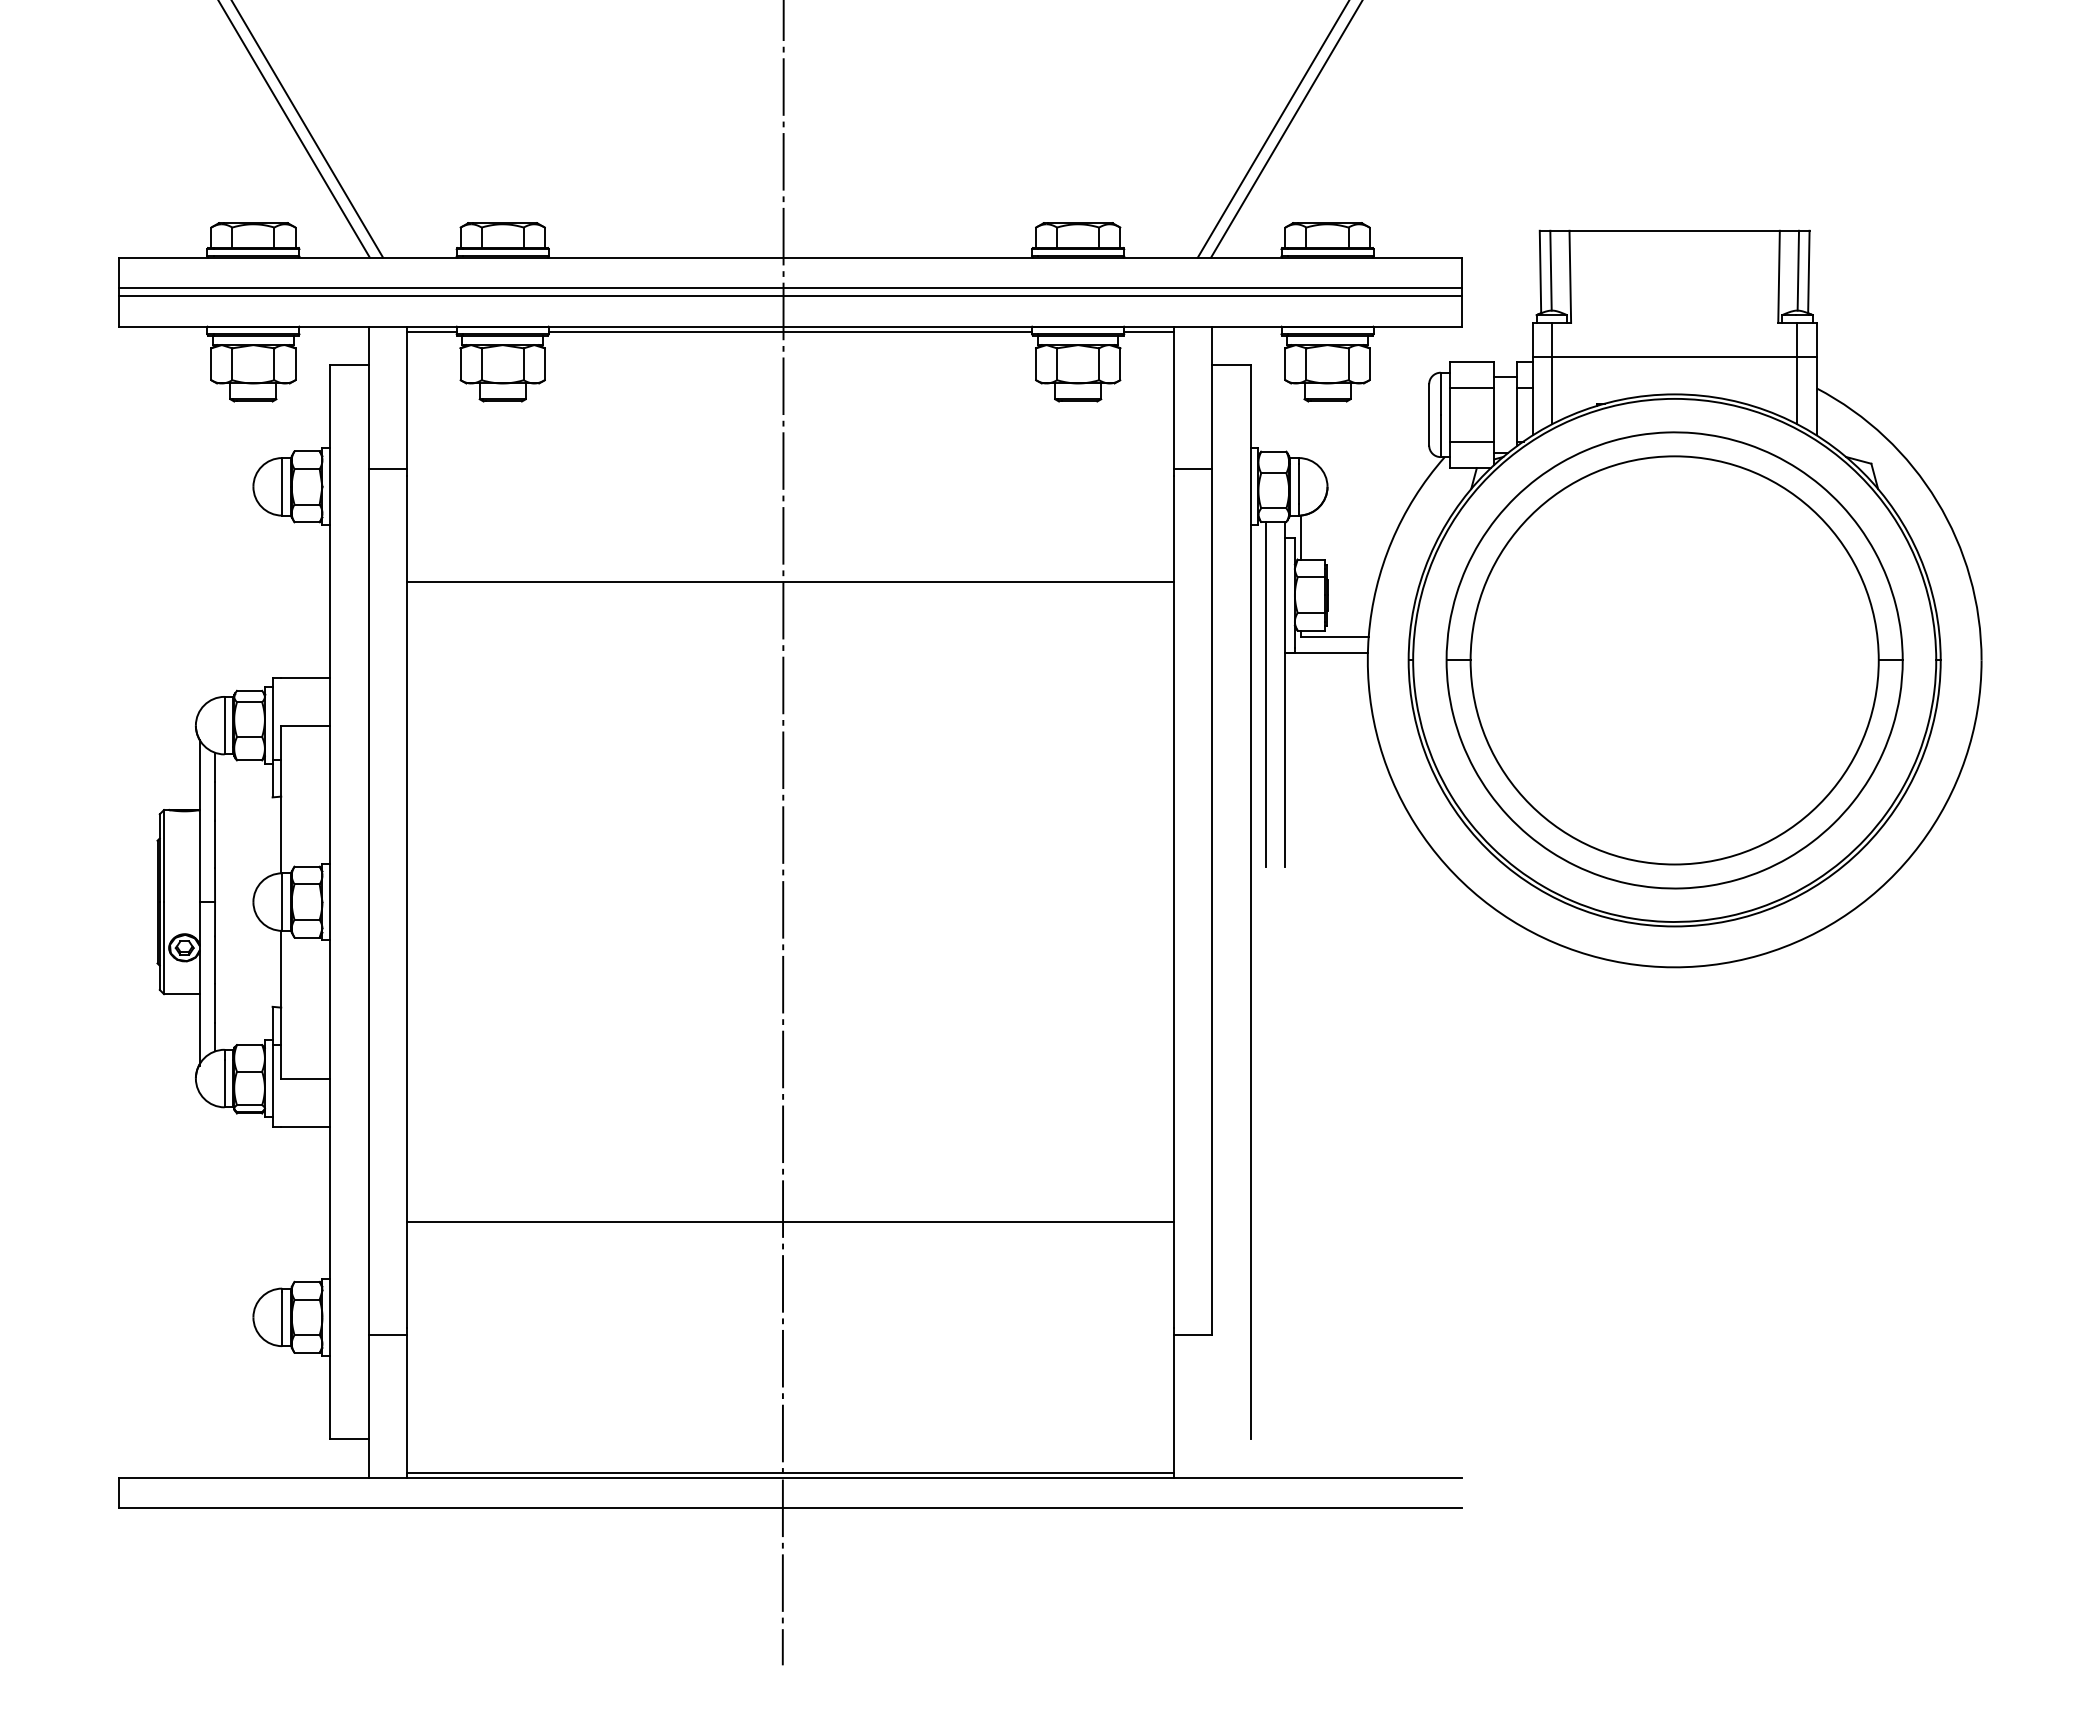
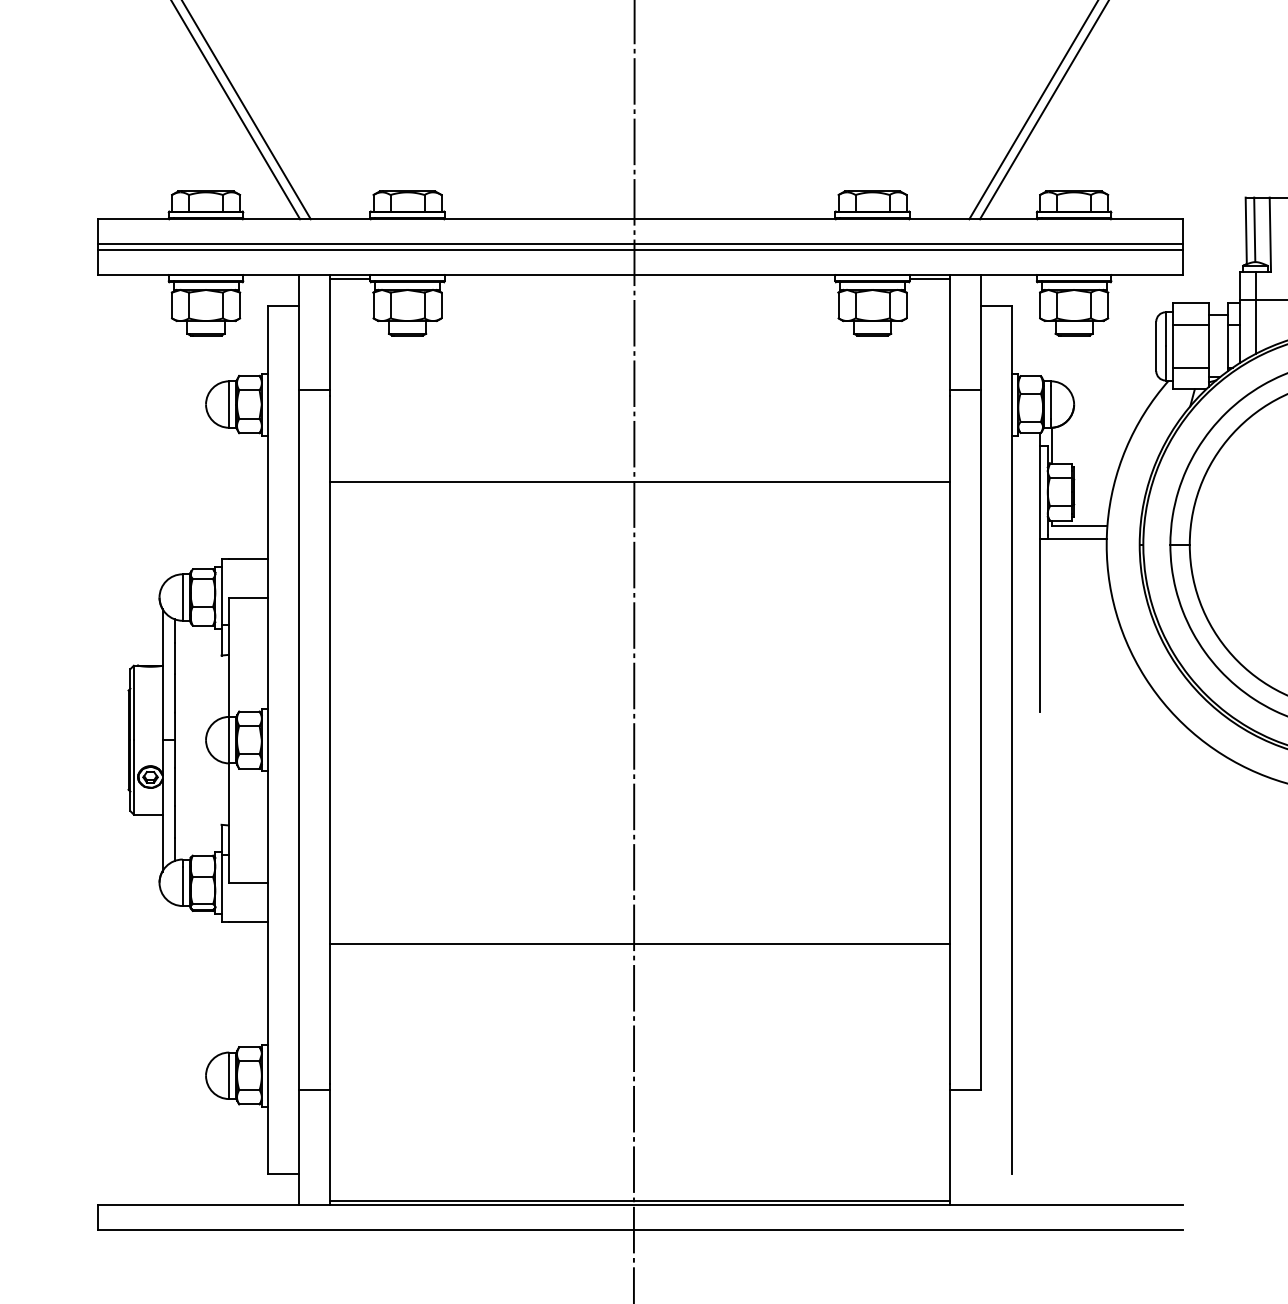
line: (790, 331) -> (640, 279), removed
line: (1266, 694) -> (1024, 572), removed
line: (790, 1221) -> (640, 944), moved

